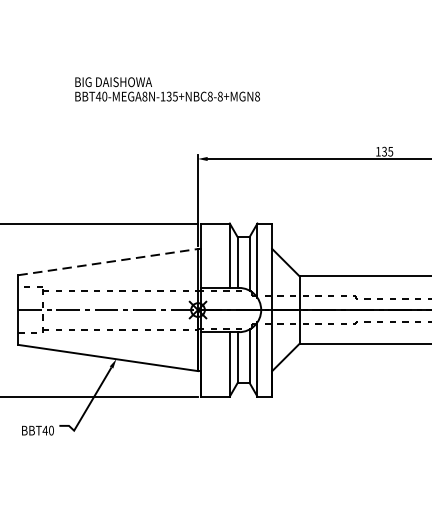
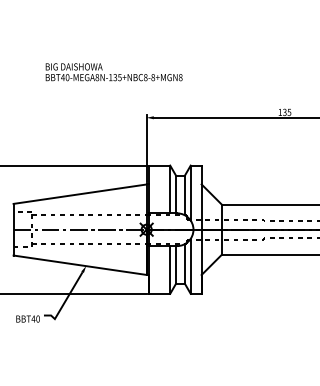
text: (166, 89) -> (113, 72), moved
line: (108, 262) -> (80, 194), dashed -> solid

